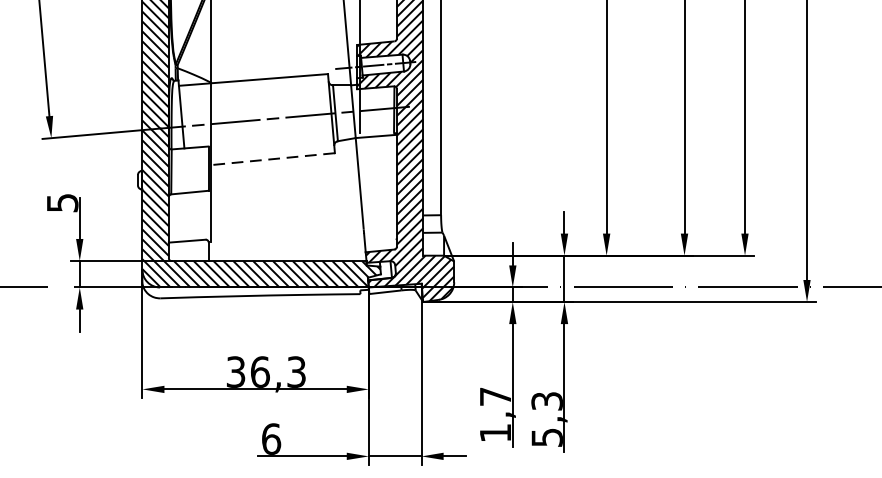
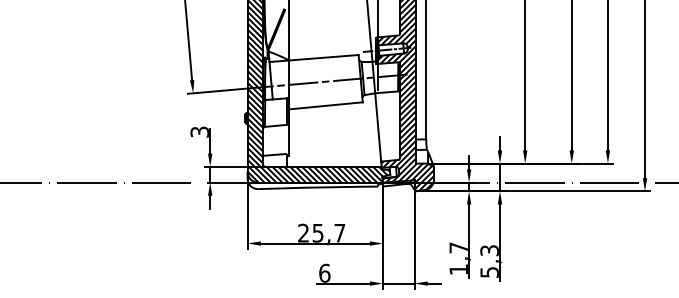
line: (270, 158) -> (324, 105), dashed -> solid
text: (61, 202) -> (199, 131), 5 -> 3
text: (265, 370) -> (321, 232), 36,3 -> 25,7

